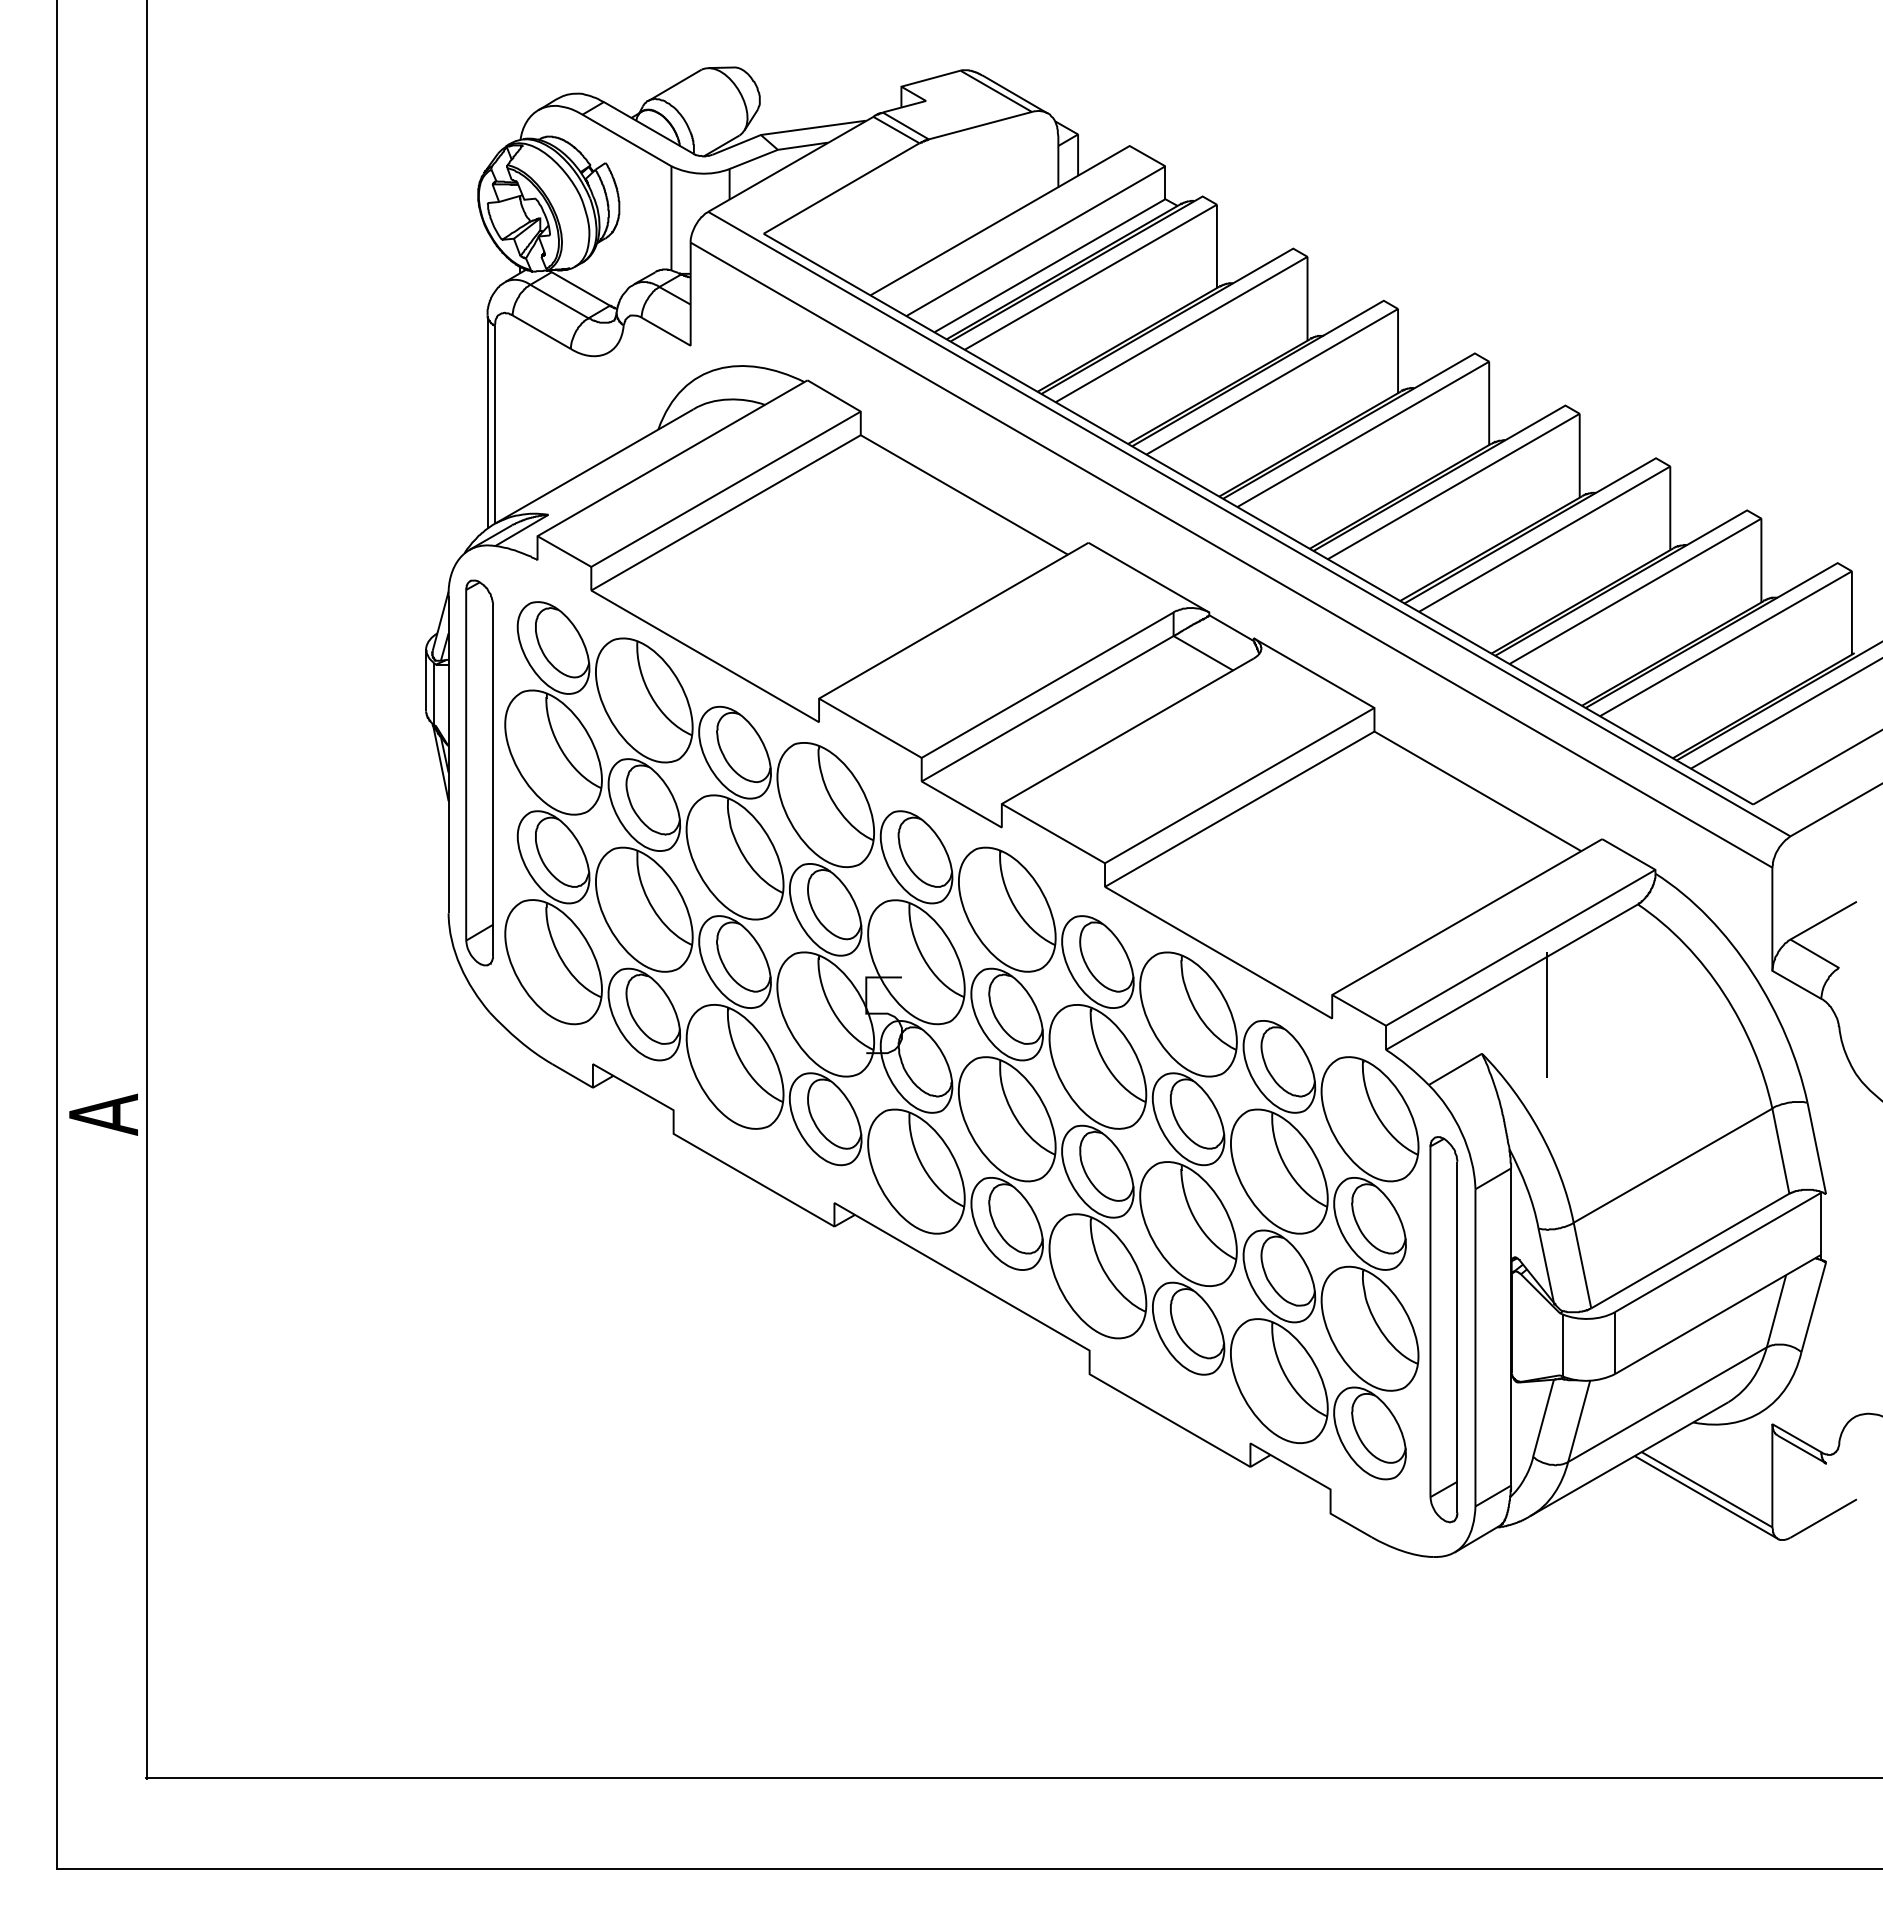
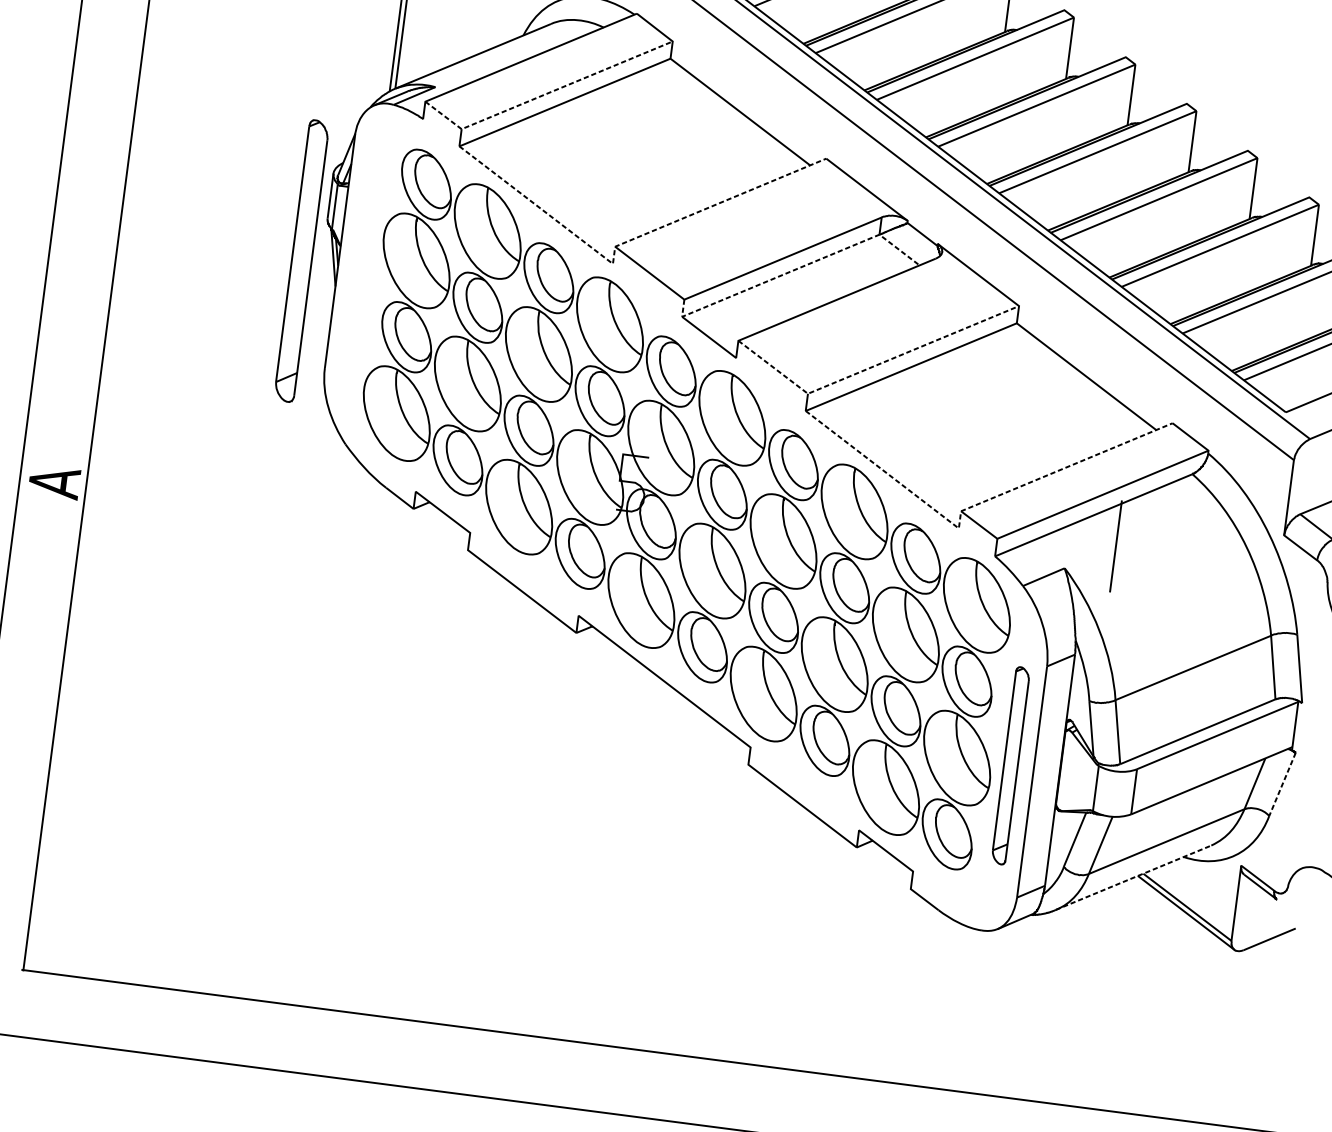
line: (699, 504) -> (546, 93), solid -> dashed
line: (828, 693) -> (622, 243), solid -> dashed
line: (1068, 697) -> (797, 269), solid -> dashed
part: (479, 772) -> (301, 260), moved
line: (1187, 815) -> (872, 366), solid -> dashed
line: (1342, 989) -> (969, 508), solid -> dashed
line: (1813, 1307) -> (1282, 784), solid -> dashed
part: (1443, 1329) -> (1010, 765), size x0.7
line: (1629, 1459) -> (1133, 877), solid -> dashed

